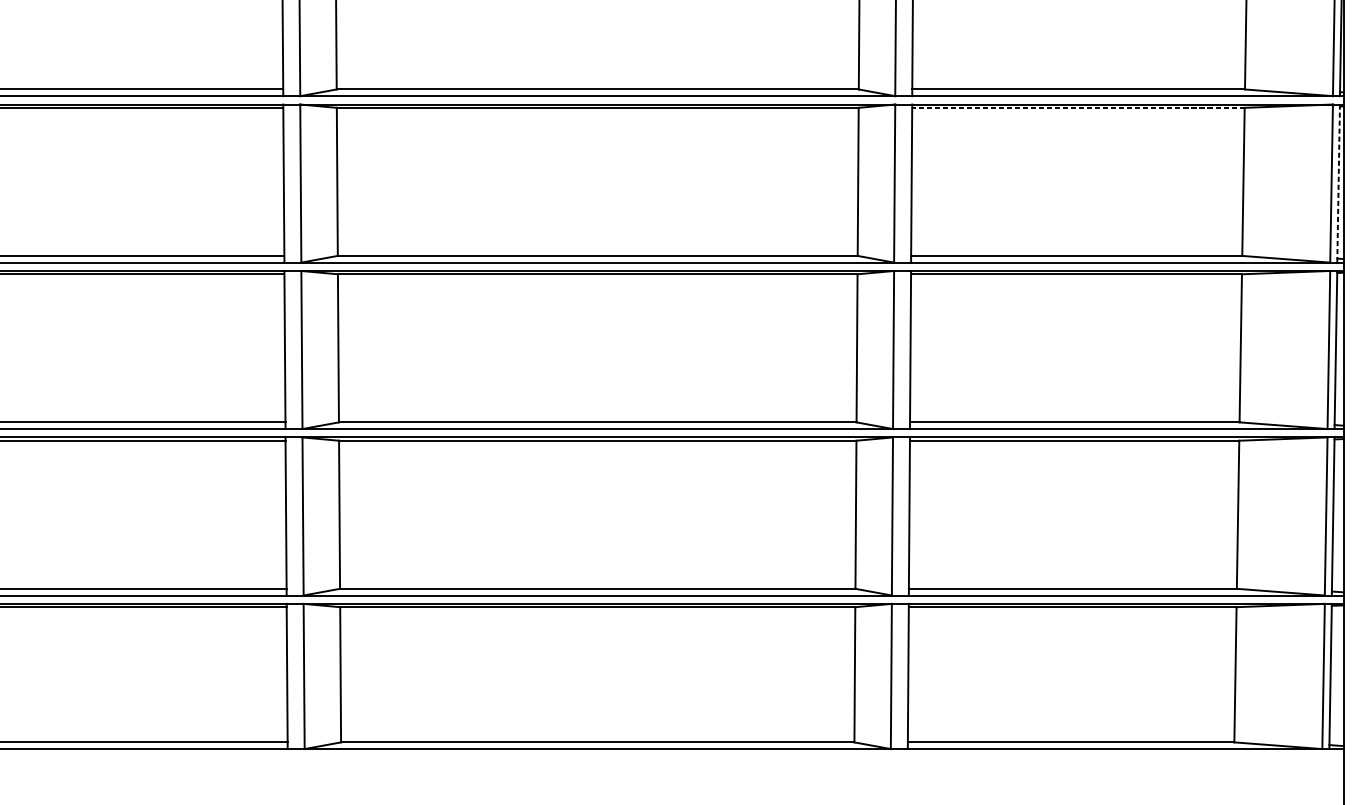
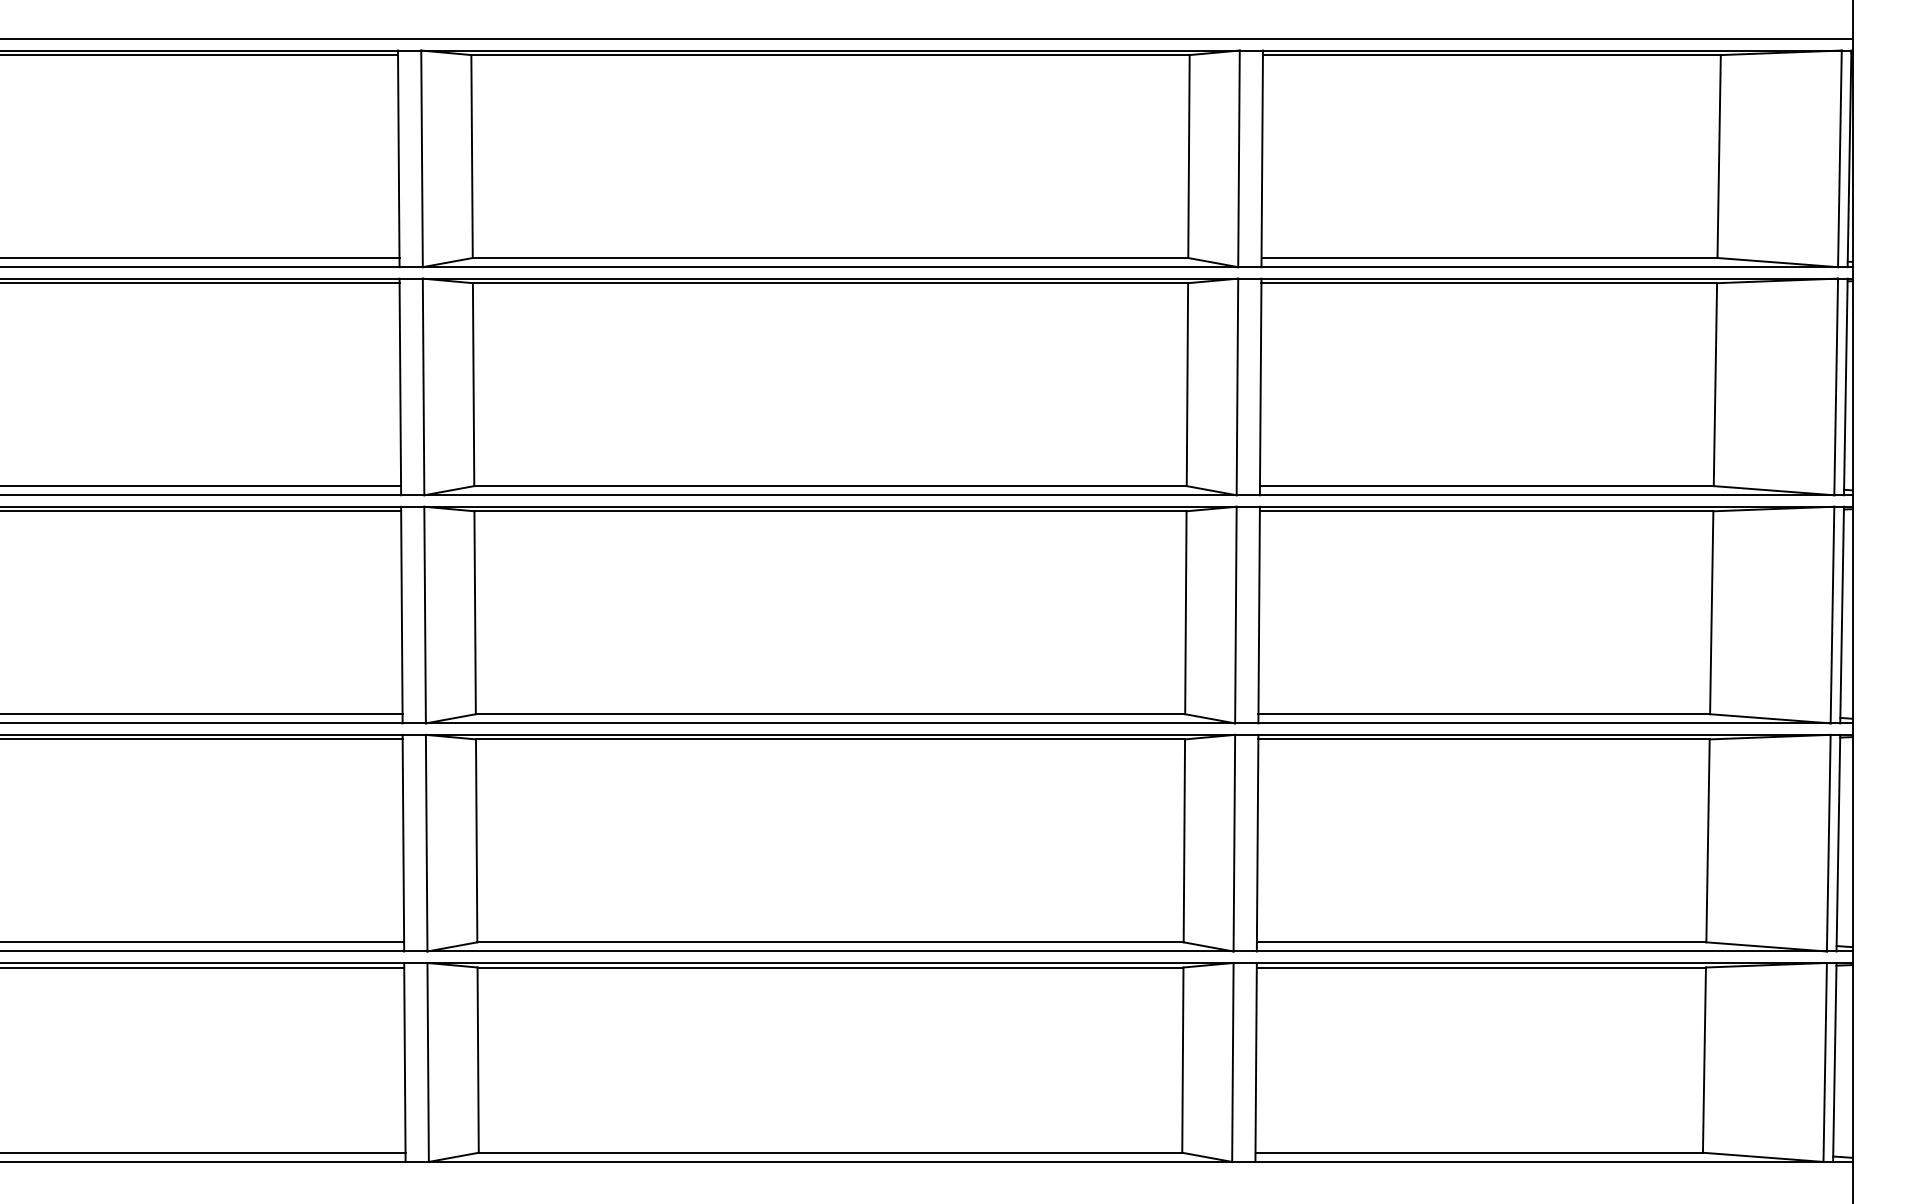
line: (1078, 108) -> (1489, 283), dashed -> solid
line: (1338, 183) -> (1845, 387), dashed -> solid

